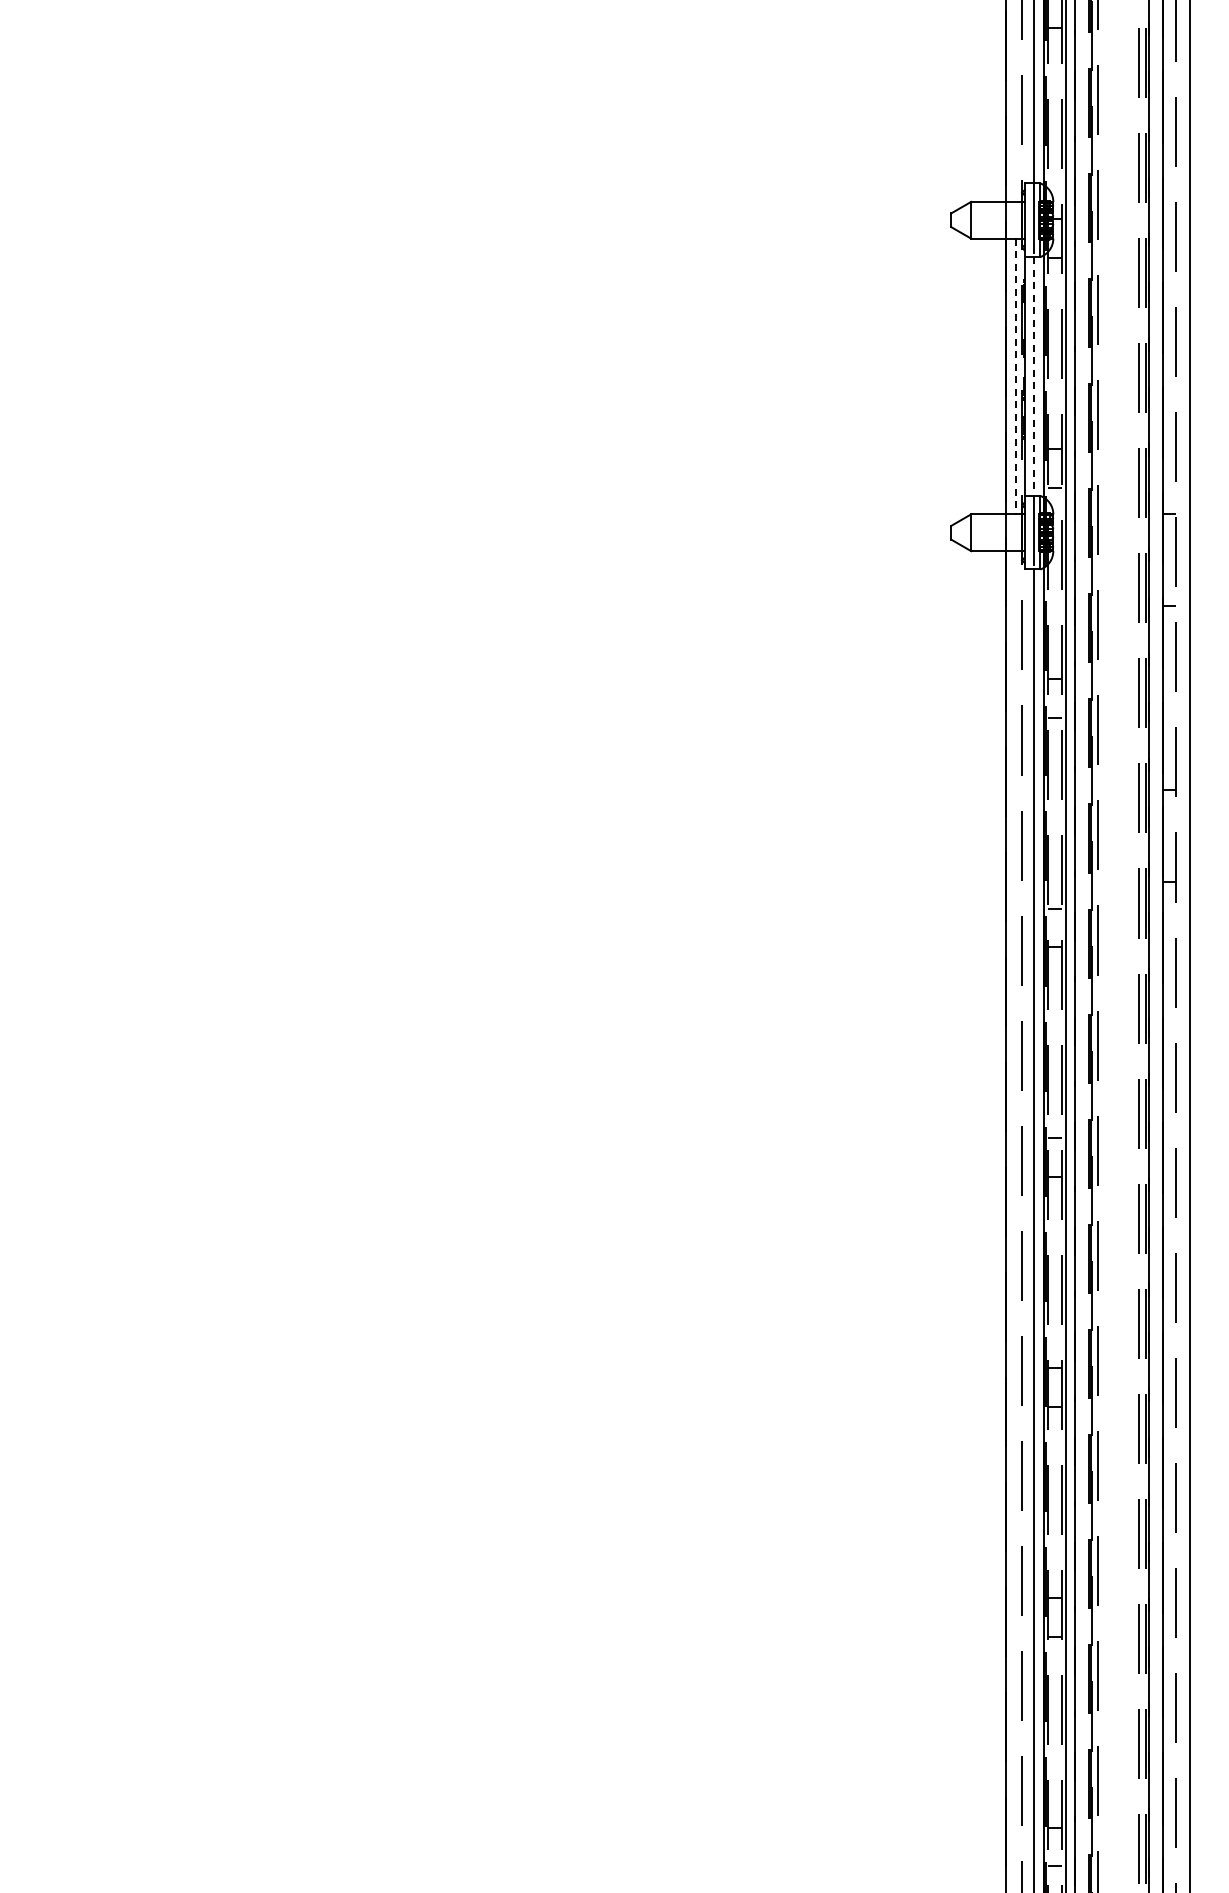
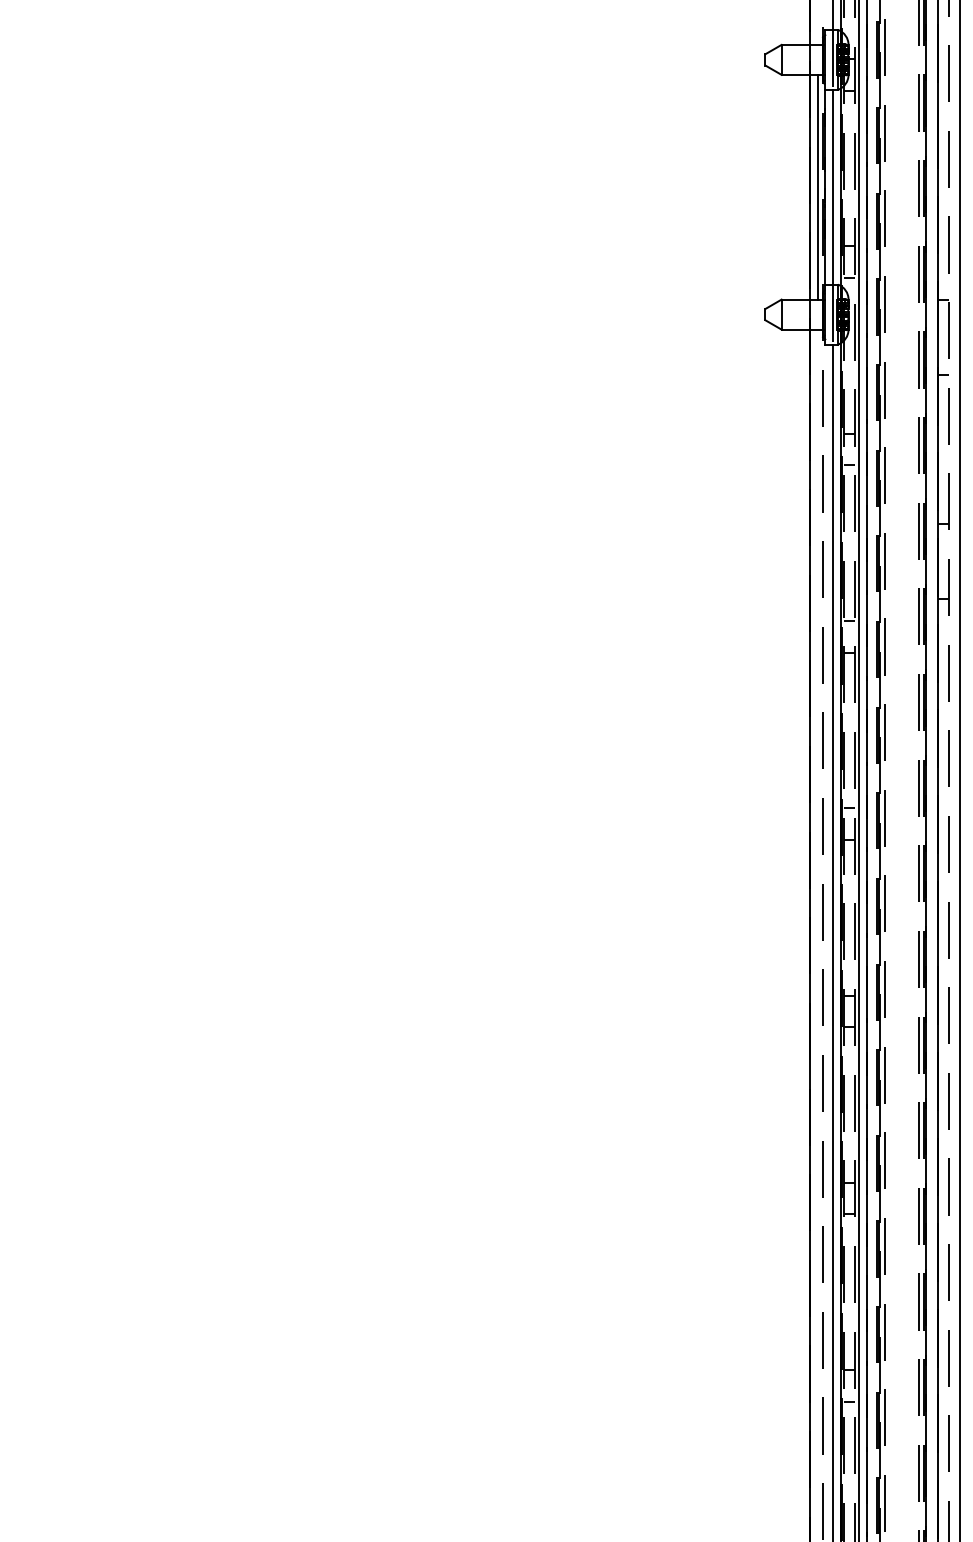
line: (1015, 376) -> (817, 187), dashed -> solid
line: (1034, 377) -> (833, 188), dashed -> solid

